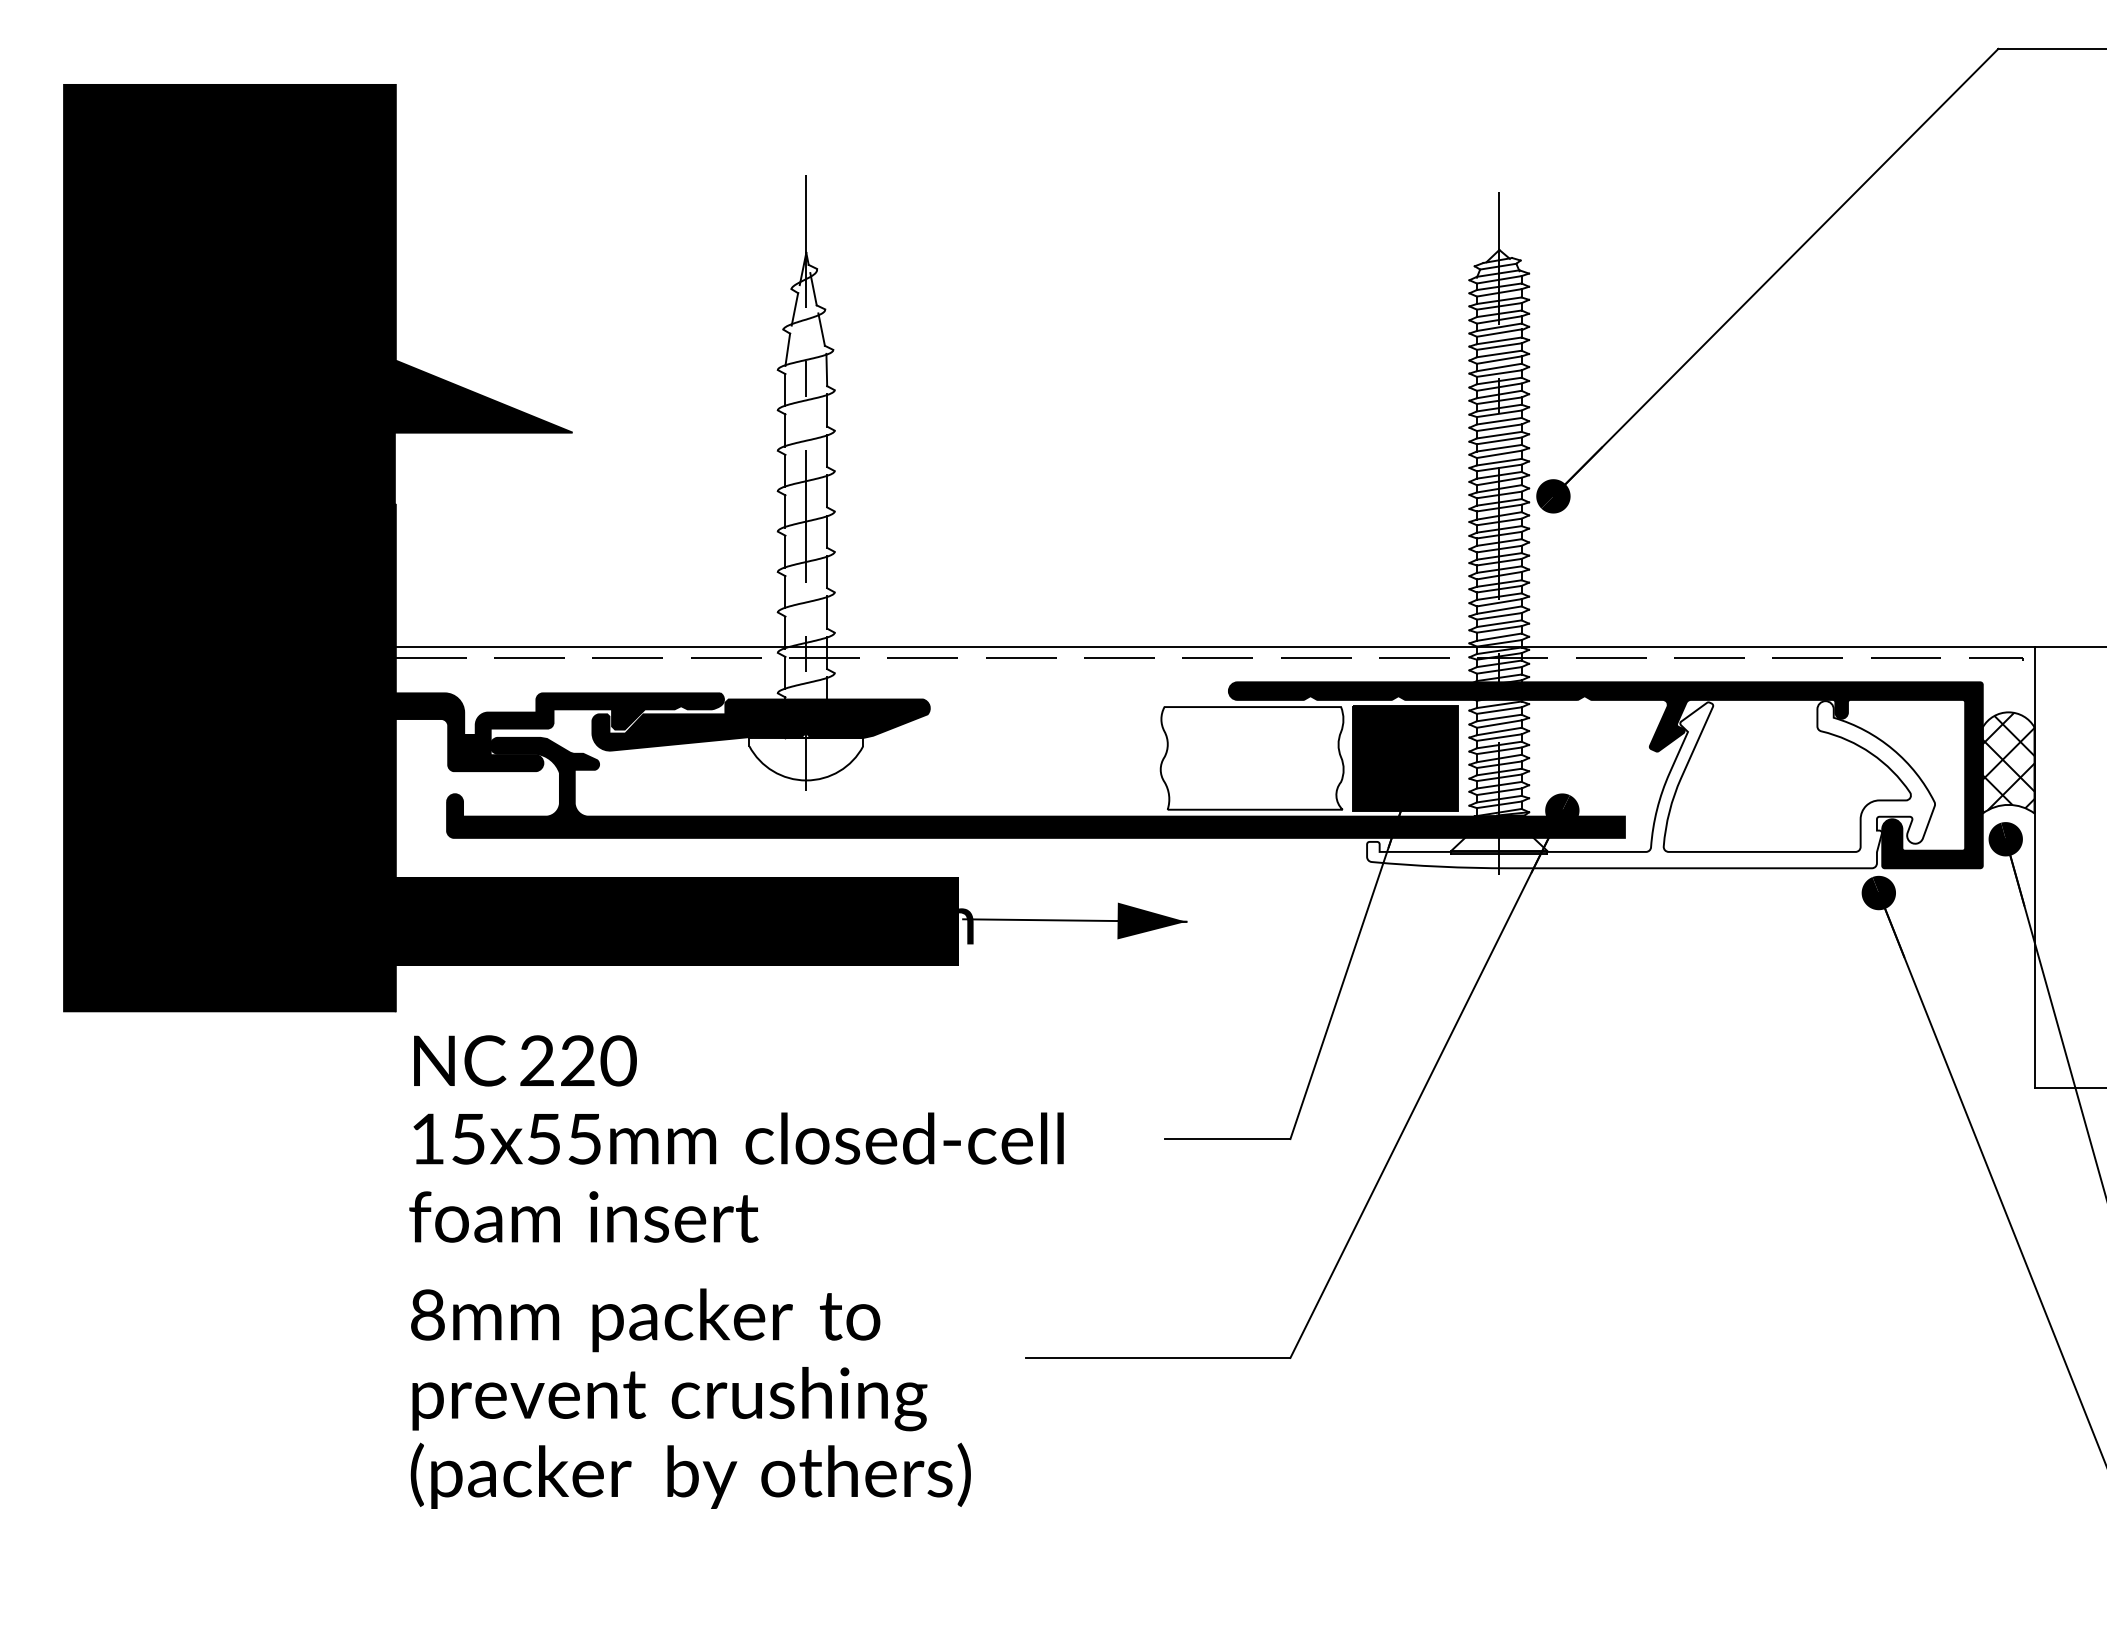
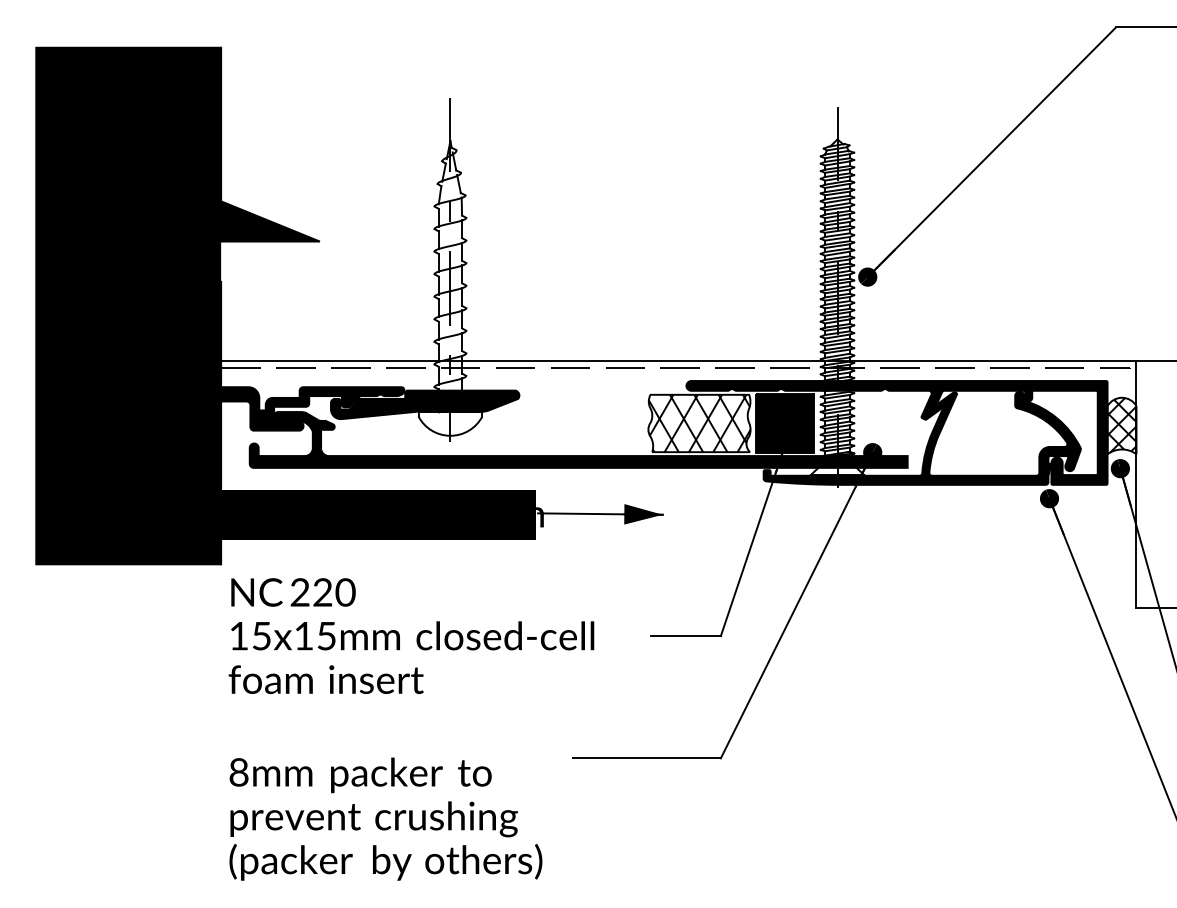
hatch: (1252, 758) -> (699, 423), added
fill: (1649, 783) -> (921, 437), added
text: (543, 1139) -> (303, 636), 15x55mm -> 15x15mm
text: (690, 1397) -> (385, 818), moved

